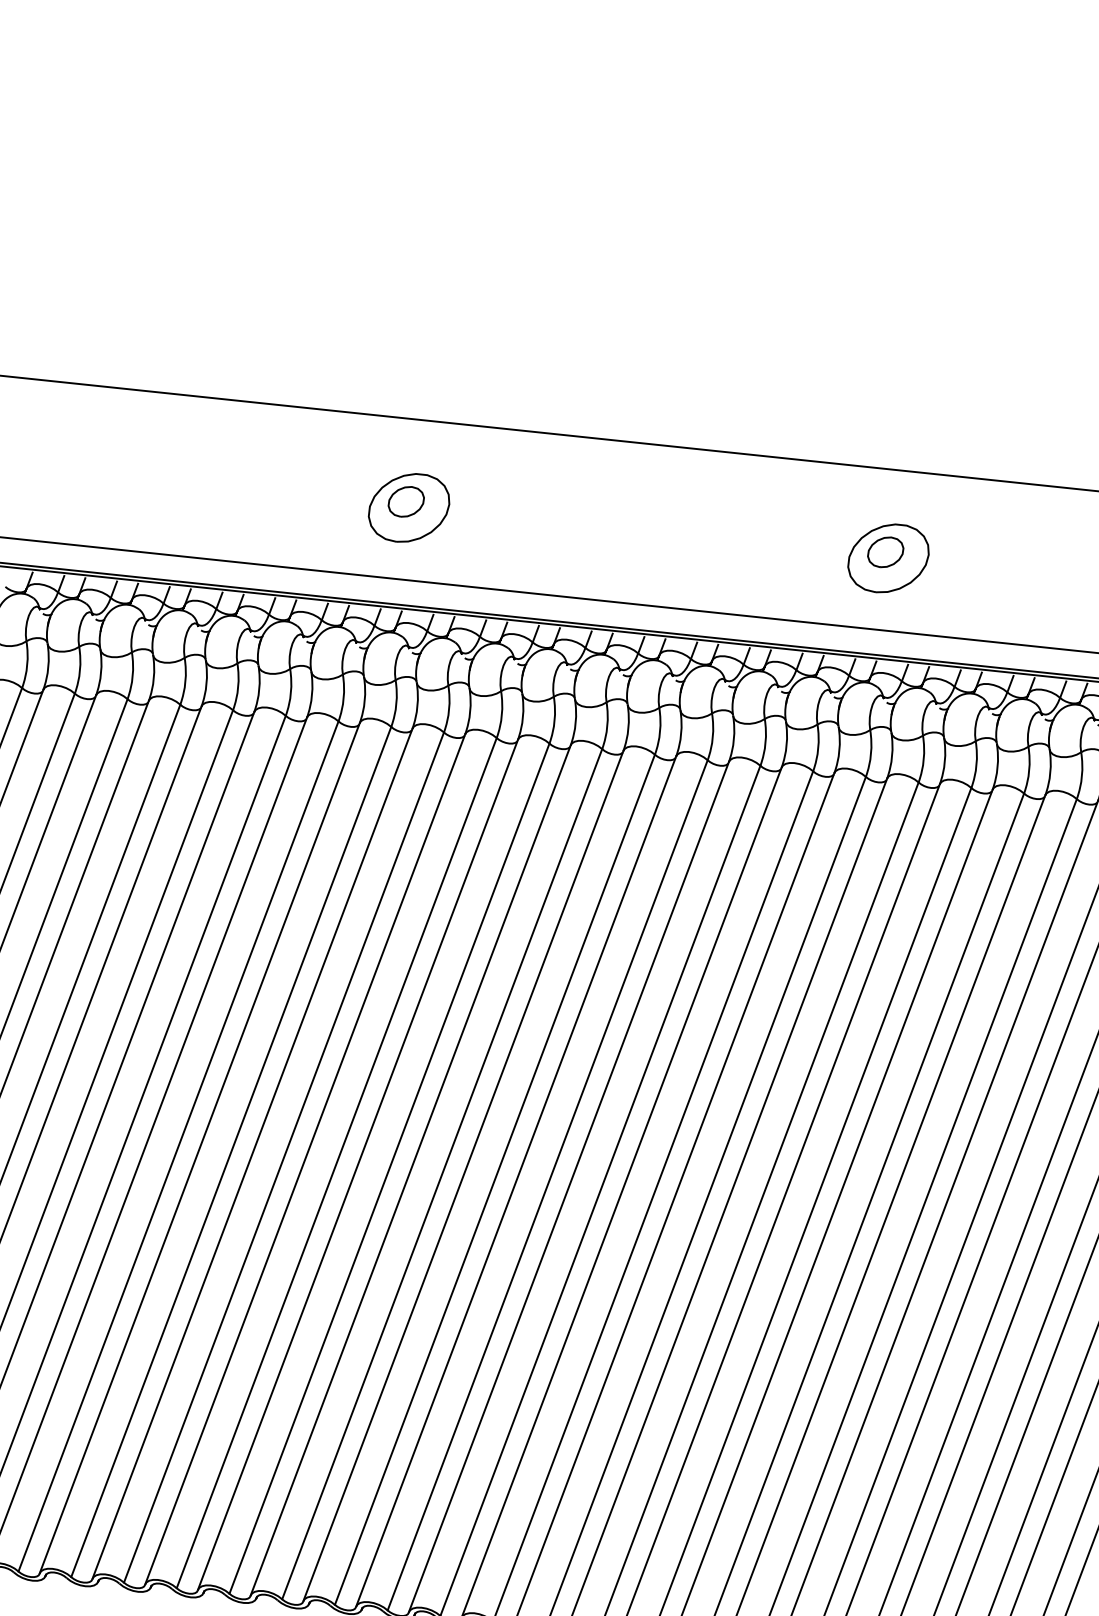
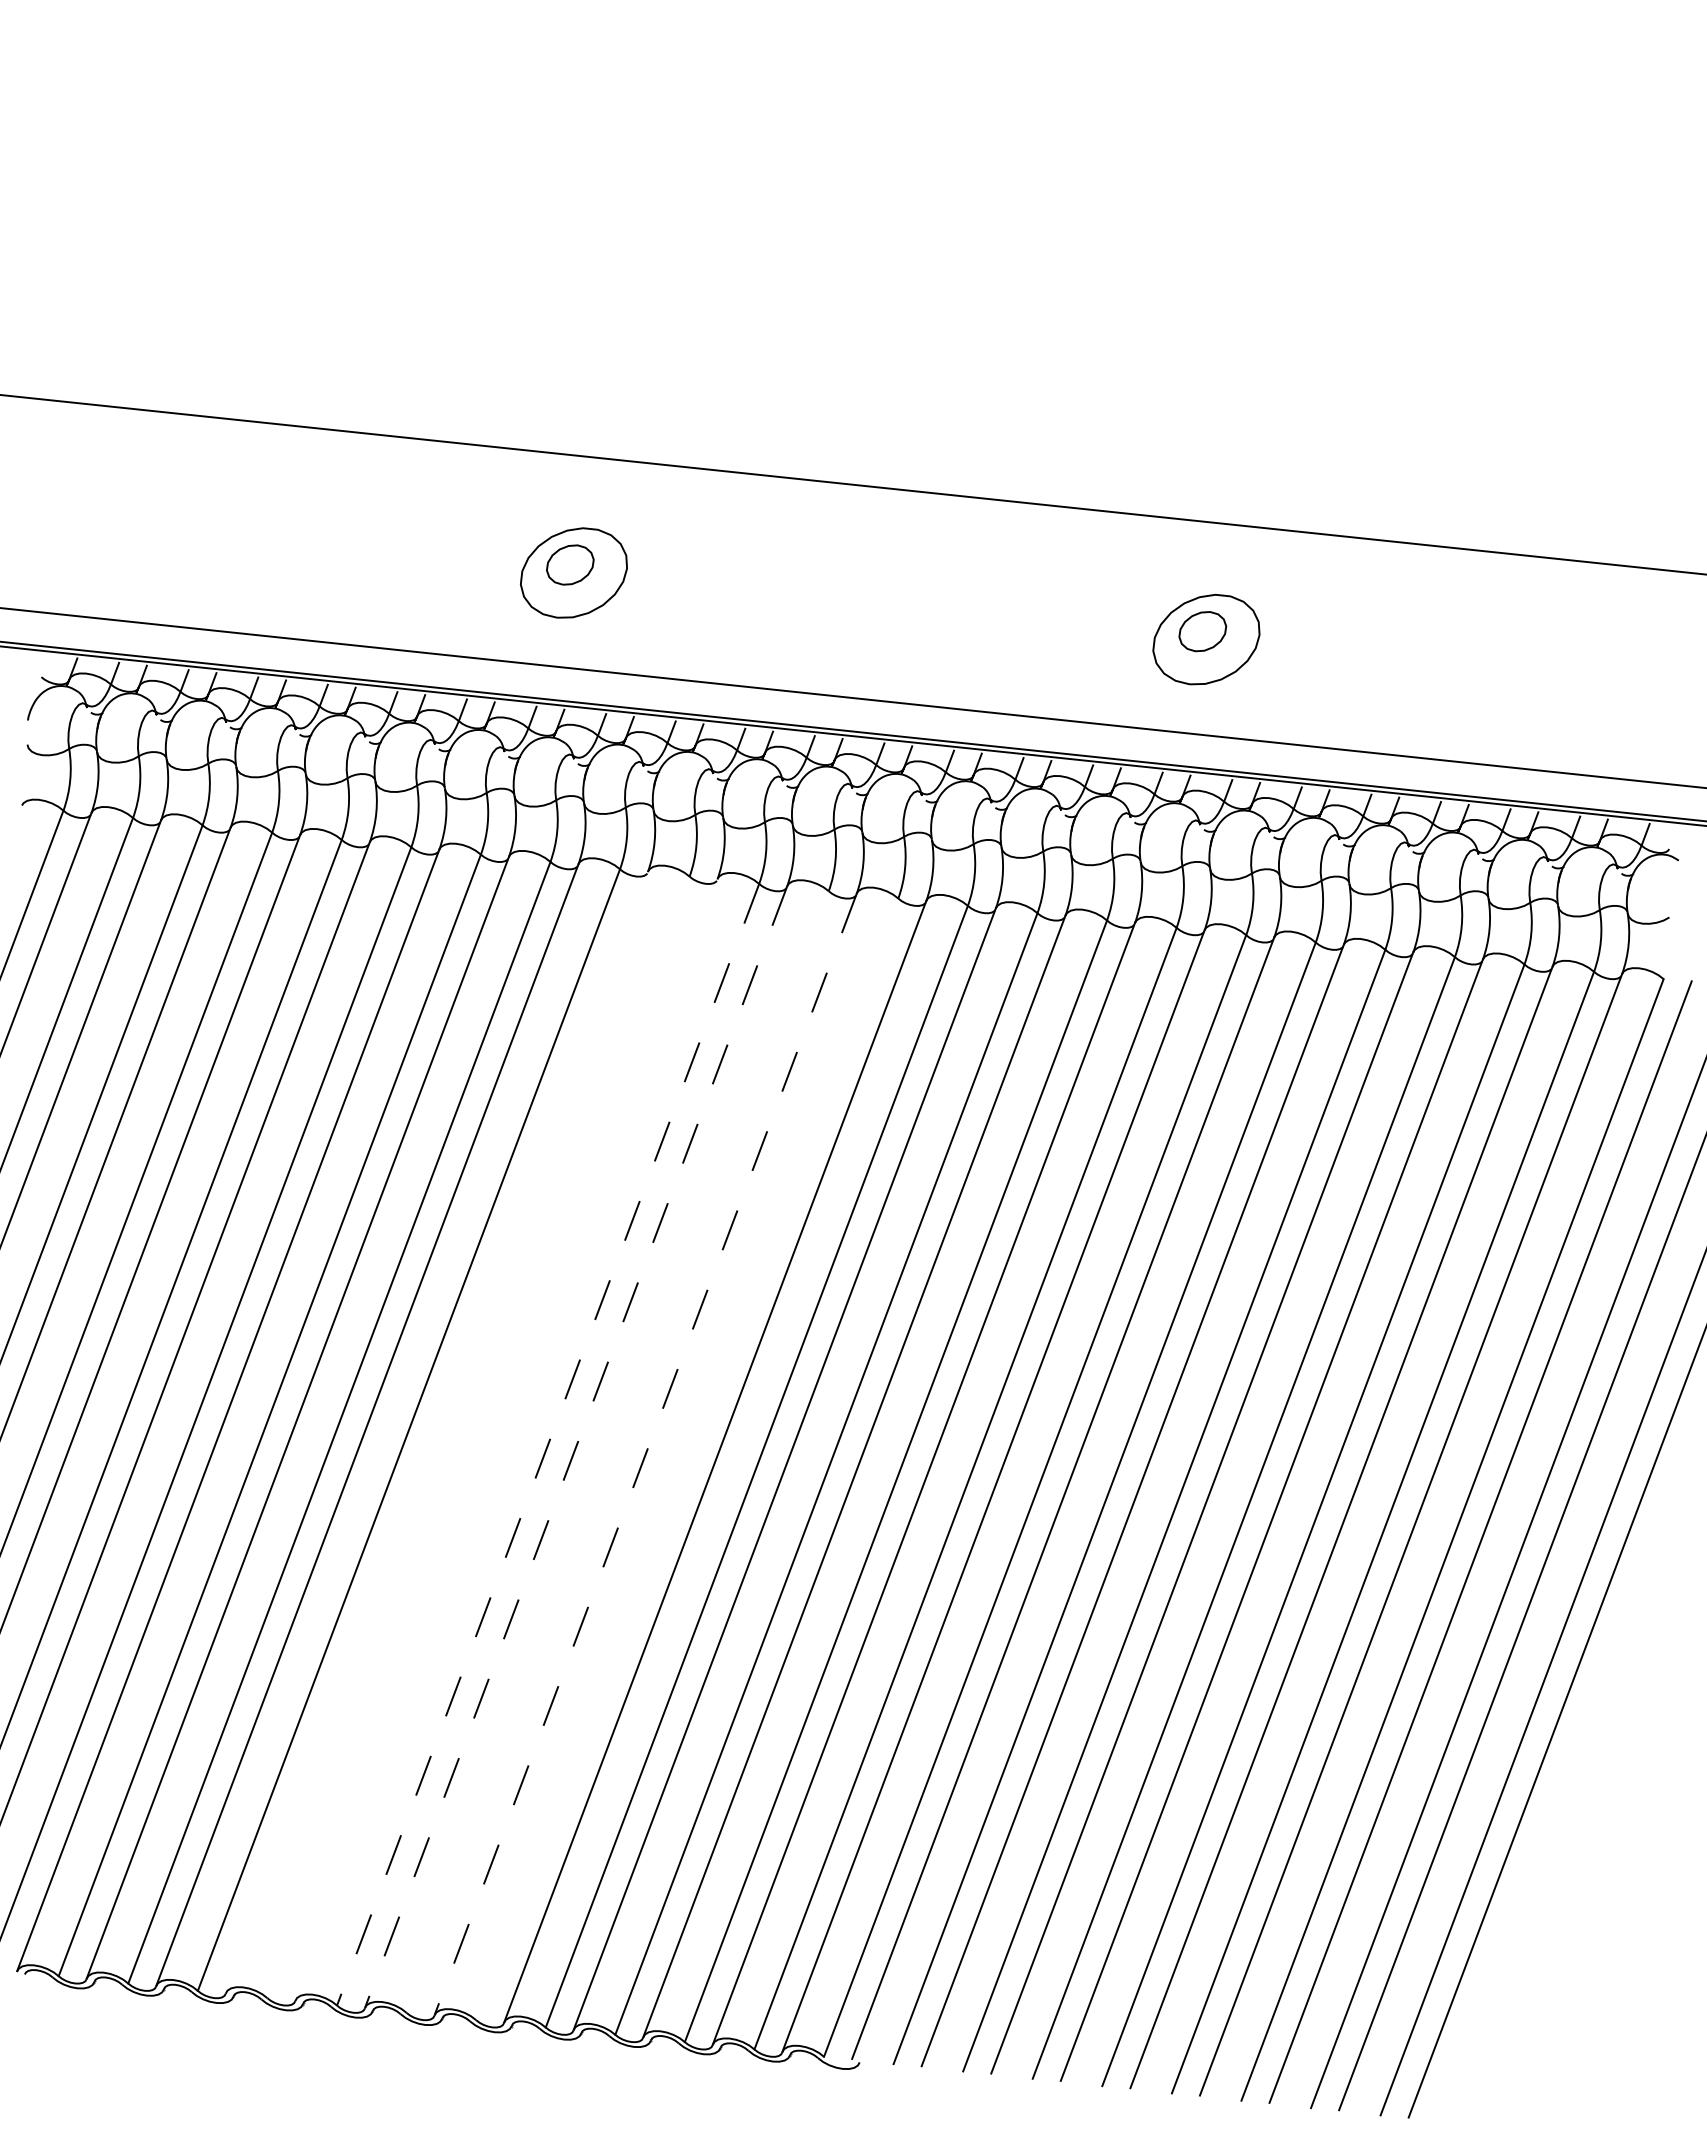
line: (304, 1159) -> (436, 1432), removed
line: (336, 1163) -> (478, 1437), removed
line: (357, 1164) -> (506, 1439), removed
line: (389, 1169) -> (547, 1445), solid -> dashed
line: (410, 1170) -> (576, 1447), solid -> dashed
line: (442, 1173) -> (617, 1451), removed
line: (463, 1176) -> (645, 1454), solid -> dashed
line: (495, 1179) -> (687, 1459), removed

